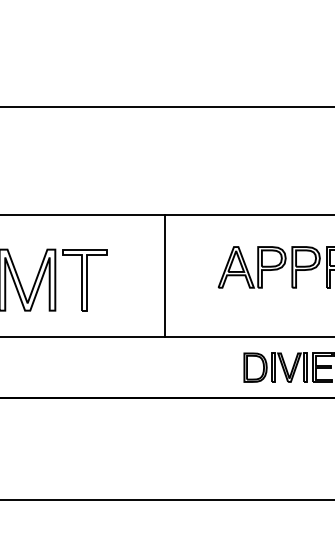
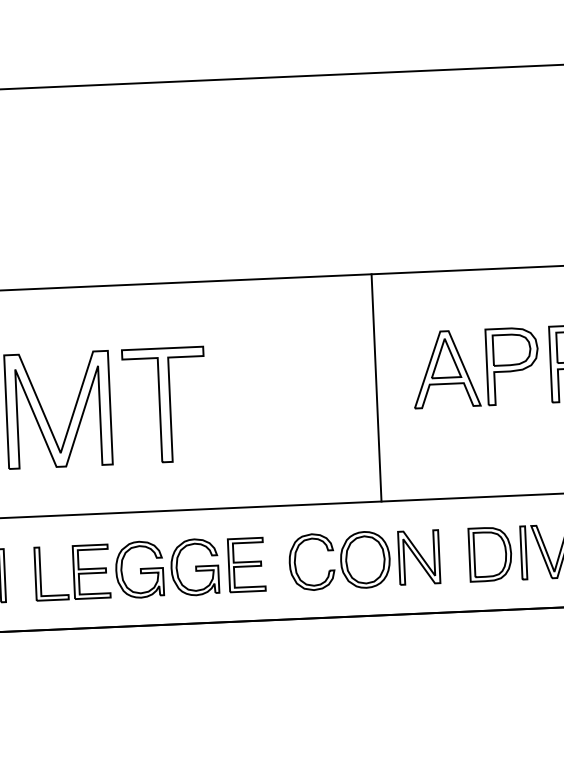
line: (165, 275) -> (376, 387), moved
part: (72, 367) -> (149, 568), added
part: (187, 367) -> (363, 559), added

